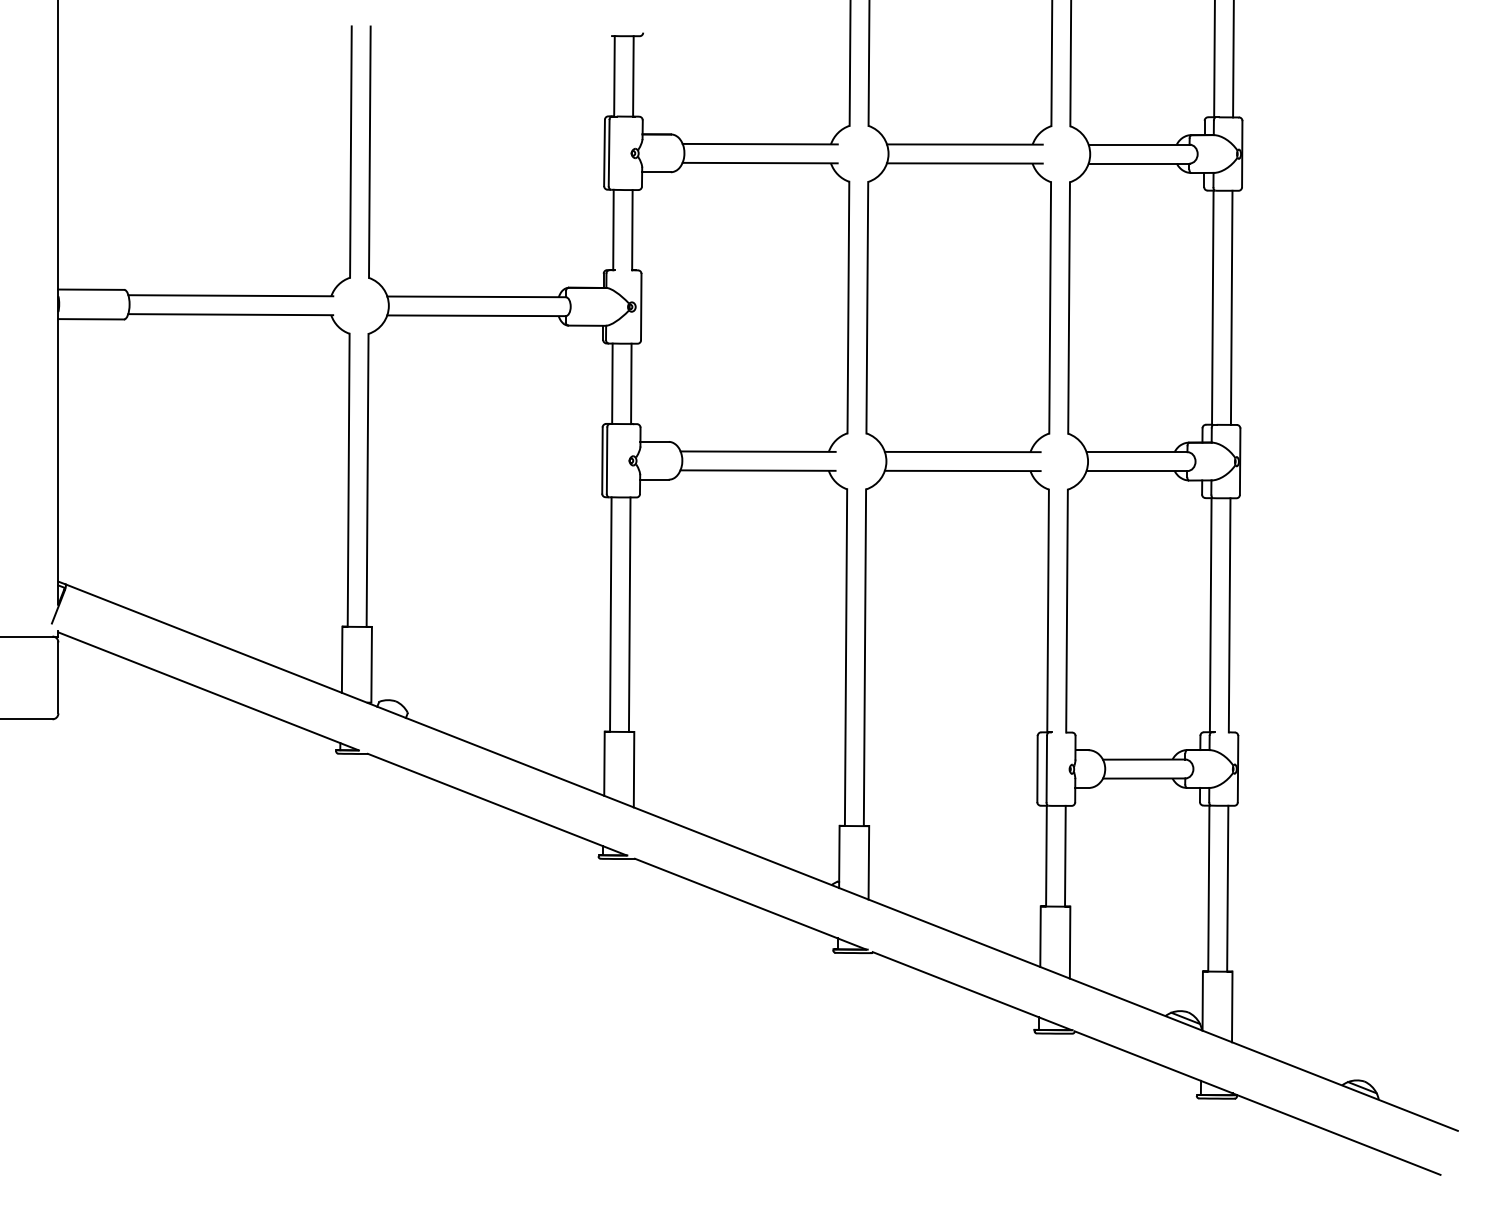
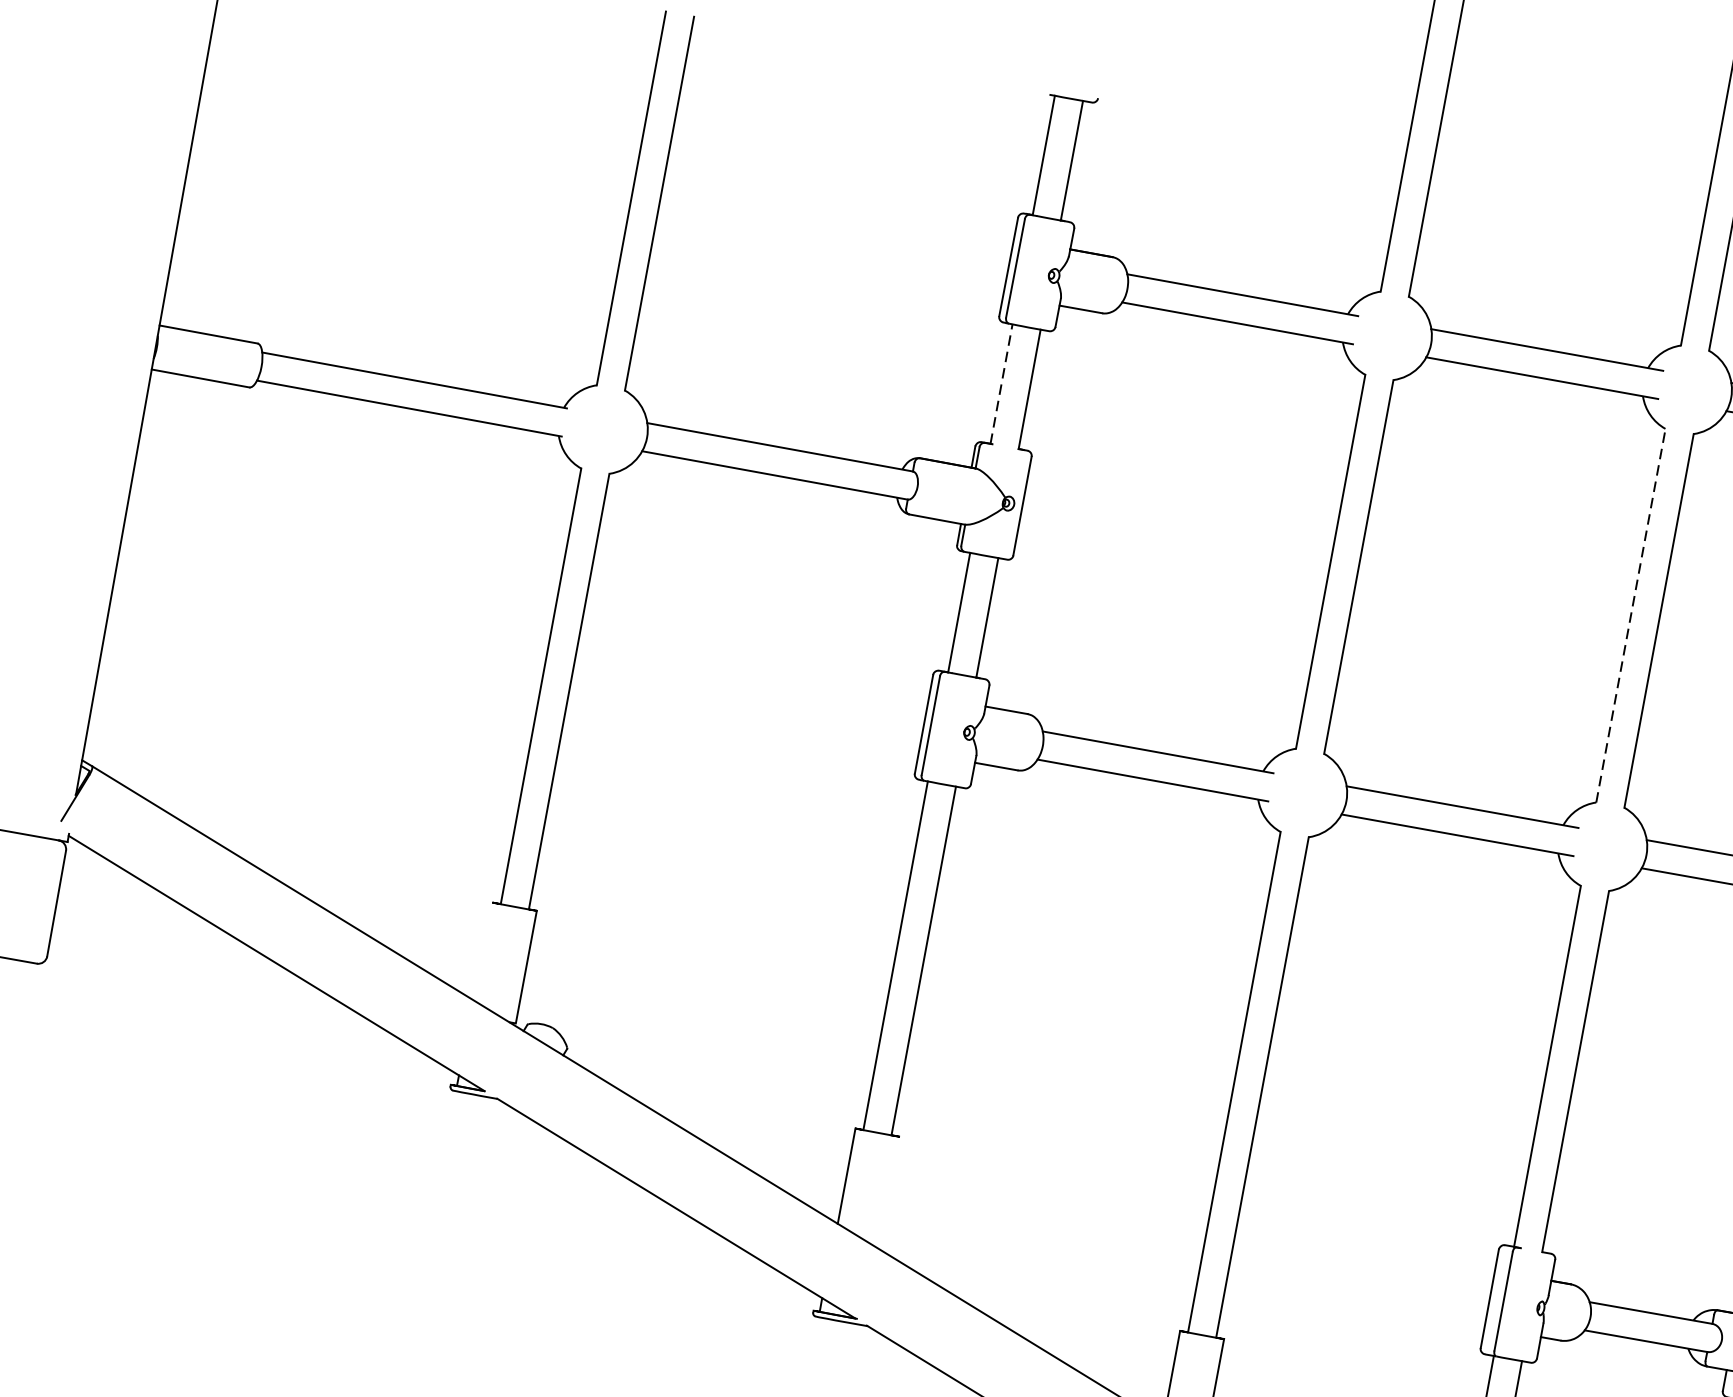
line: (613, 229) -> (1001, 383), solid -> dashed
line: (1050, 307) -> (1631, 615), solid -> dashed
line: (341, 659) -> (482, 951), removed
line: (633, 769) -> (888, 1192), removed

